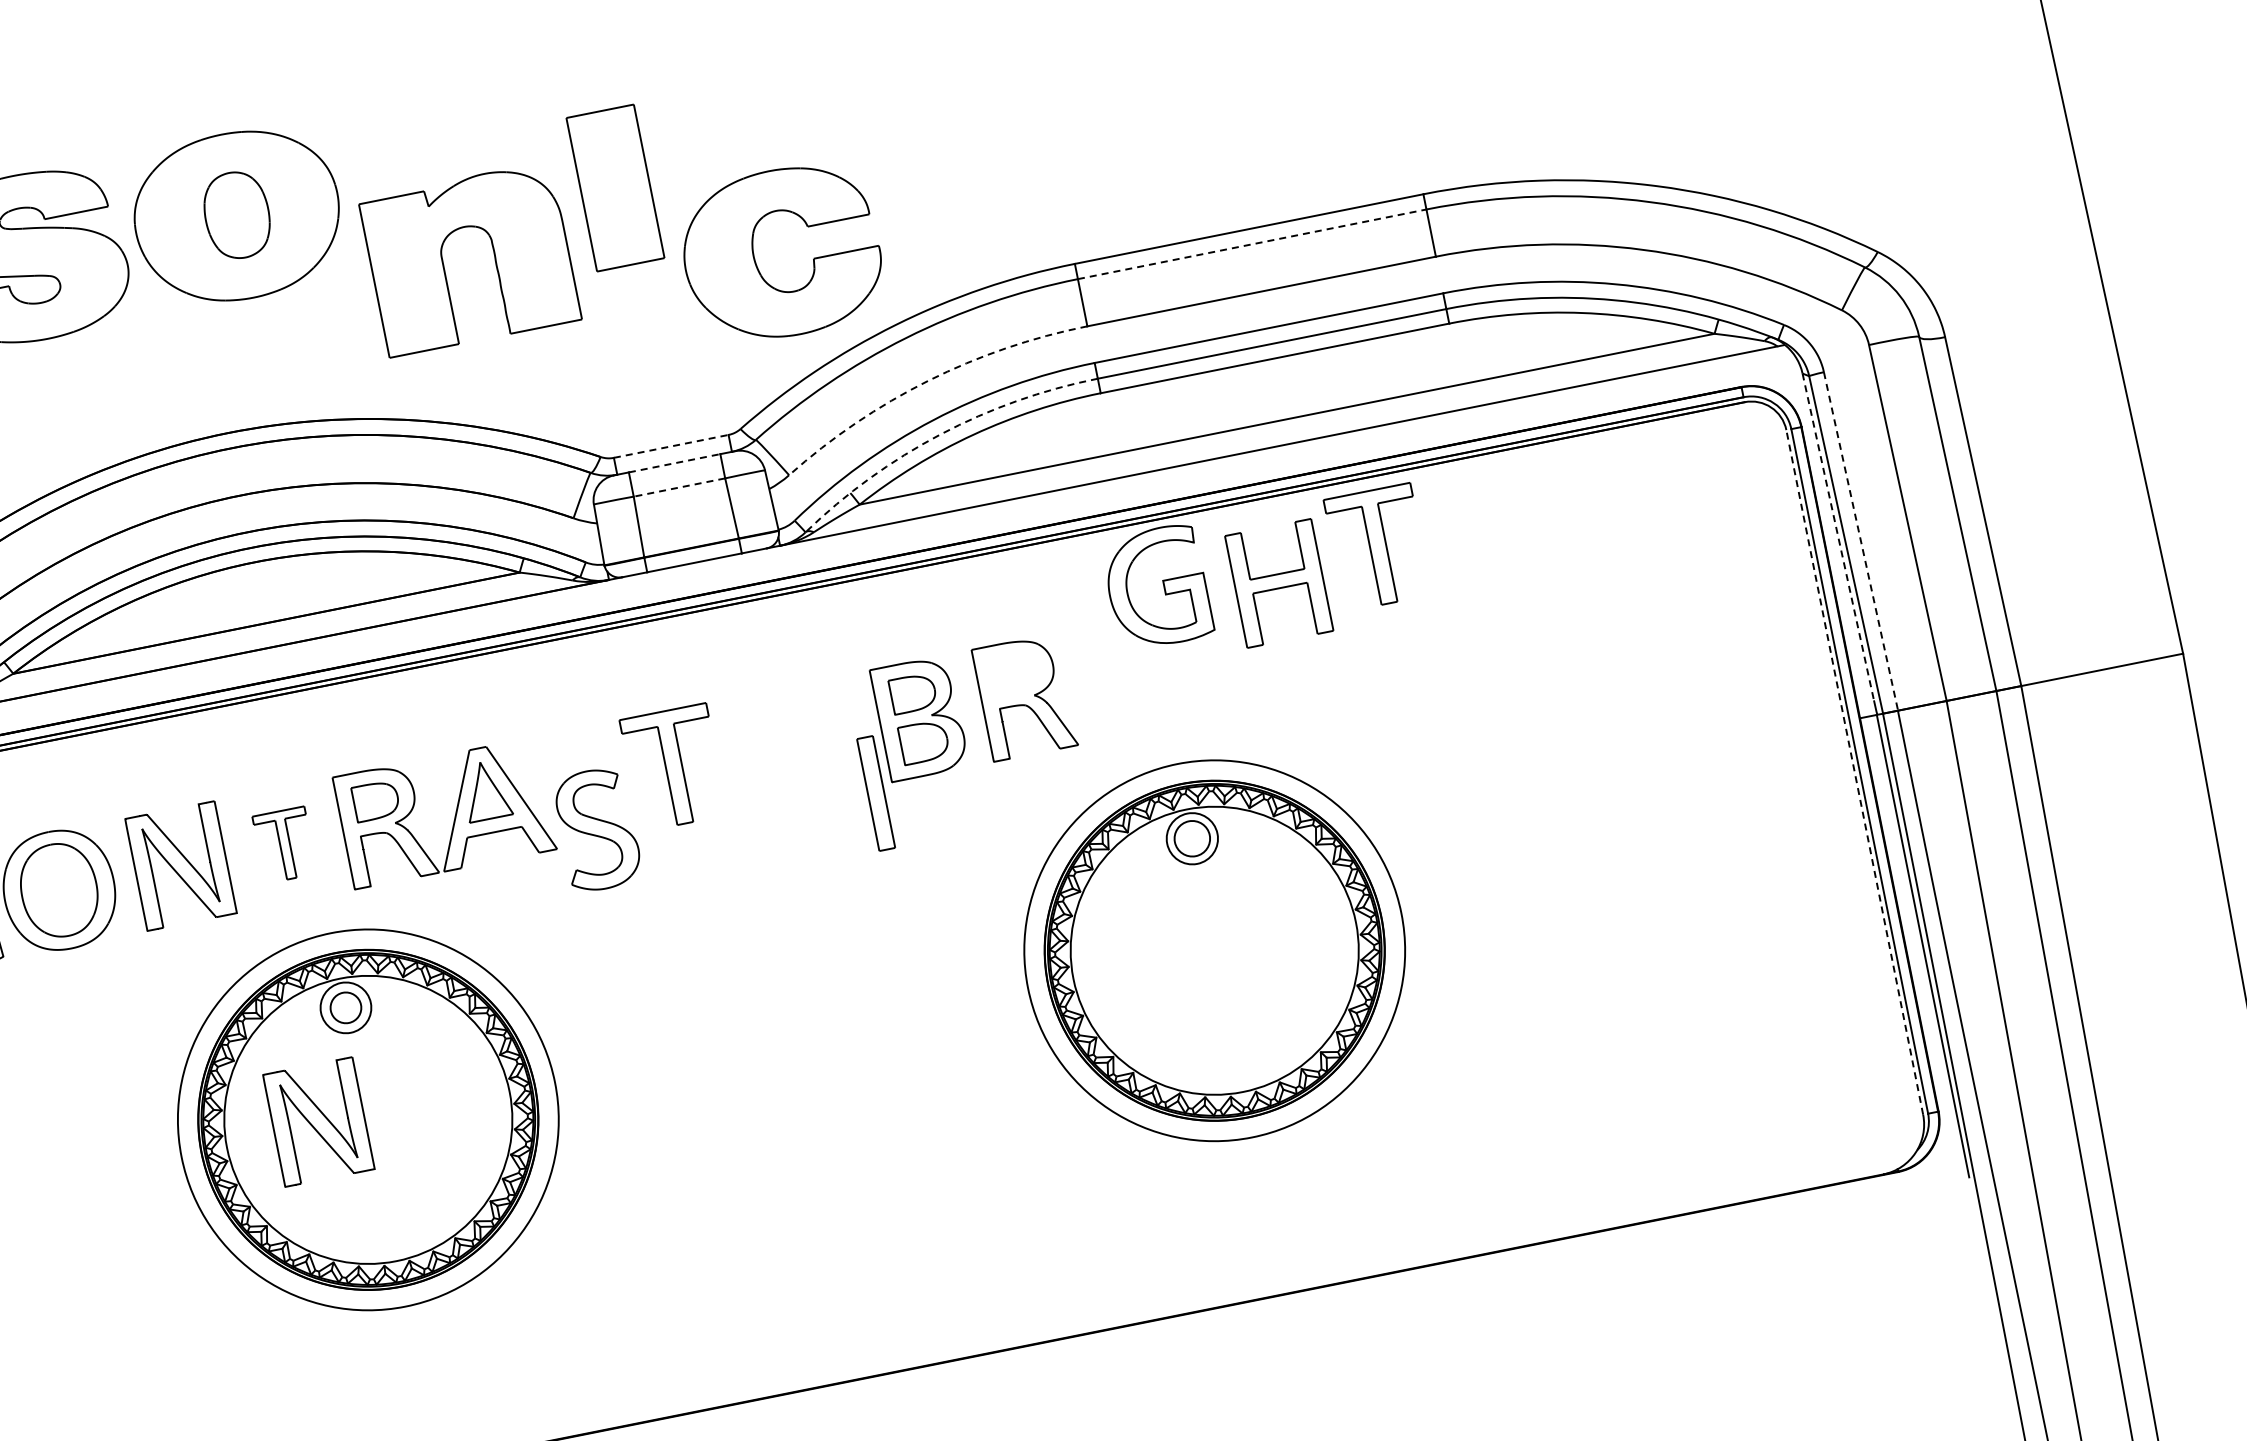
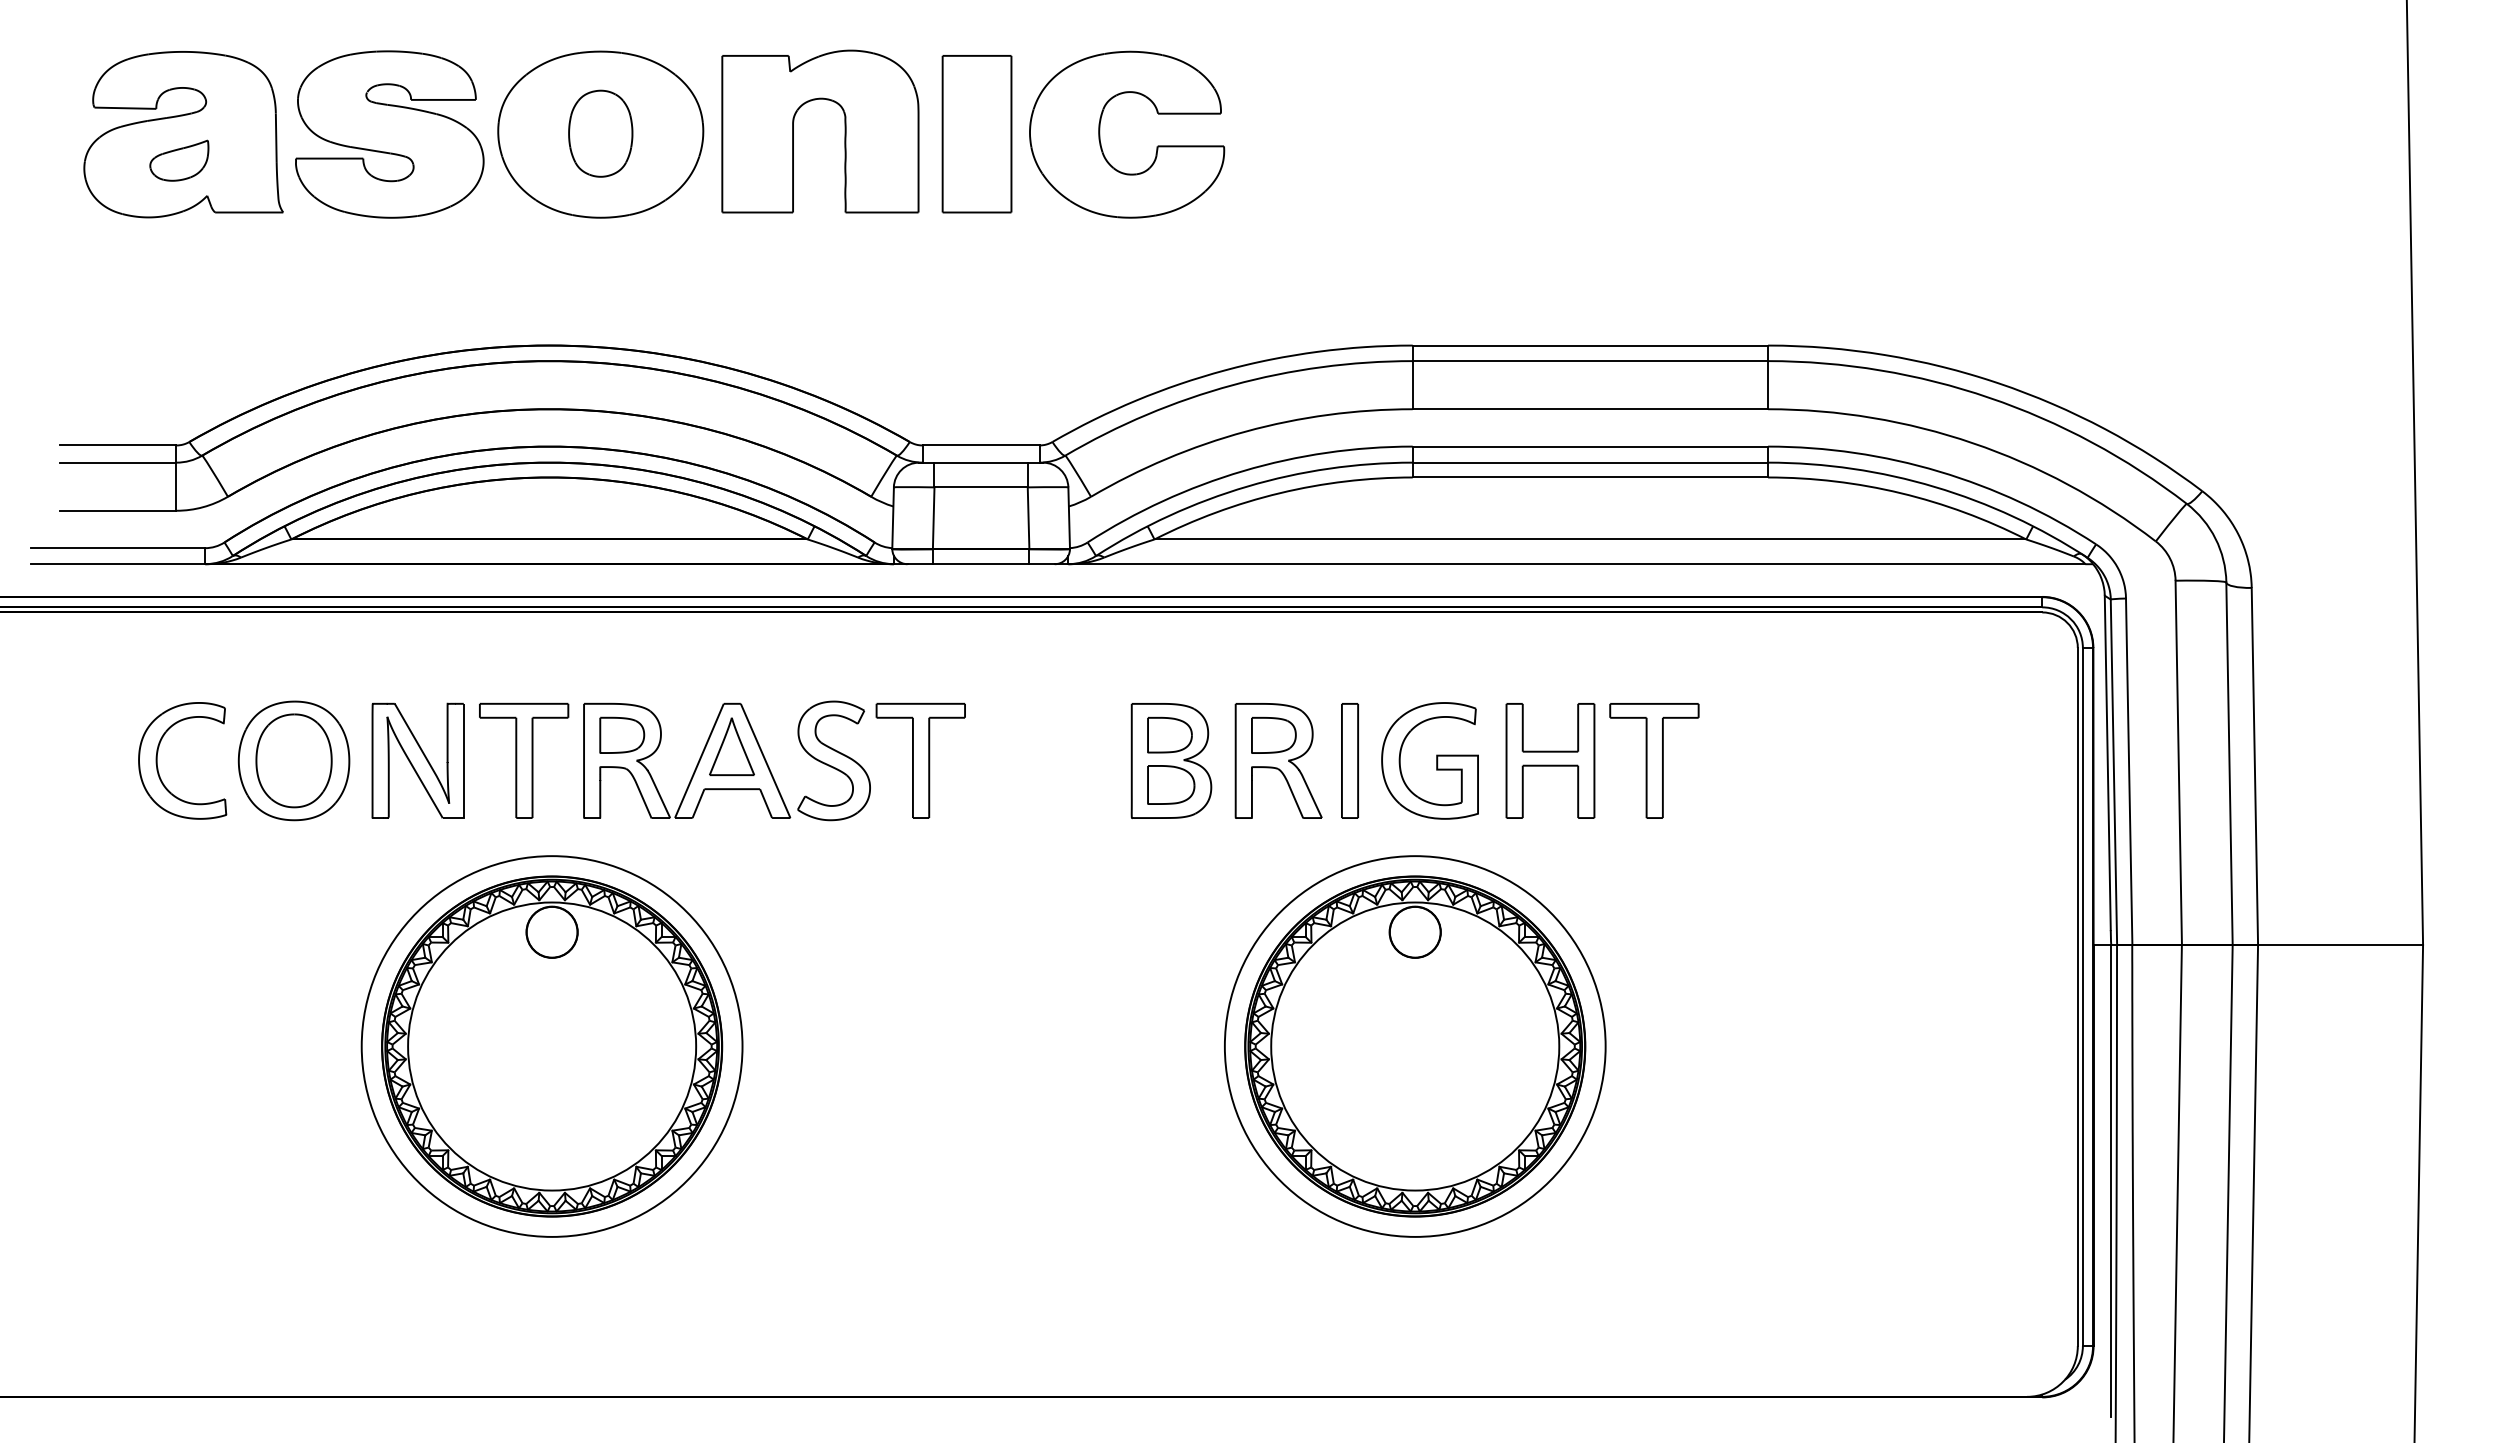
part: (614, 188) -> (976, 134), moved
line: (1252, 244) -> (1590, 361), dashed -> solid
part: (493, 254) -> (844, 131), moved
part: (755, 258) -> (1100, 134), moved
arc: (928, 380) -> (1246, 431), dashed -> solid
arc: (940, 434) -> (1247, 486), dashed -> solid
line: (671, 446) -> (981, 445), dashed -> solid
line: (674, 463) -> (981, 462), dashed -> solid
line: (679, 487) -> (981, 487), dashed -> solid
line: (1838, 537) -> (2107, 763), dashed -> solid
line: (1861, 542) -> (2129, 772), dashed -> solid
part: (1378, 546) -> (1654, 760), moved
part: (1279, 582) -> (1550, 760), moved
part: (1163, 585) -> (1436, 760), moved
part: (1014, 672) -> (1273, 734), added
line: (1854, 771) -> (2077, 996), dashed -> solid
part: (875, 793) -> (1349, 760), moved
part: (597, 829) -> (833, 760), moved
circle: (1191, 838) -> (1414, 931), size x1.43
part: (285, 844) -> (524, 760), size x1.67
circle: (345, 1007) -> (551, 931), size x1.67
part: (318, 1121) -> (502, 1038), removed

